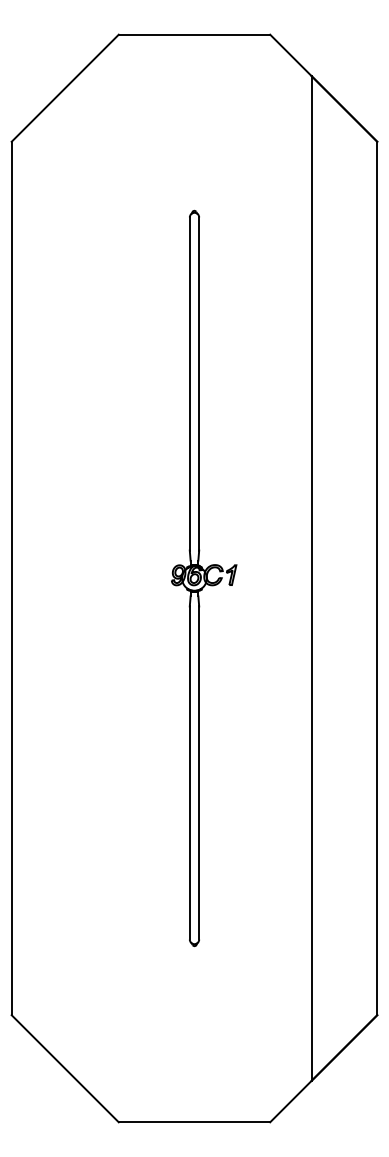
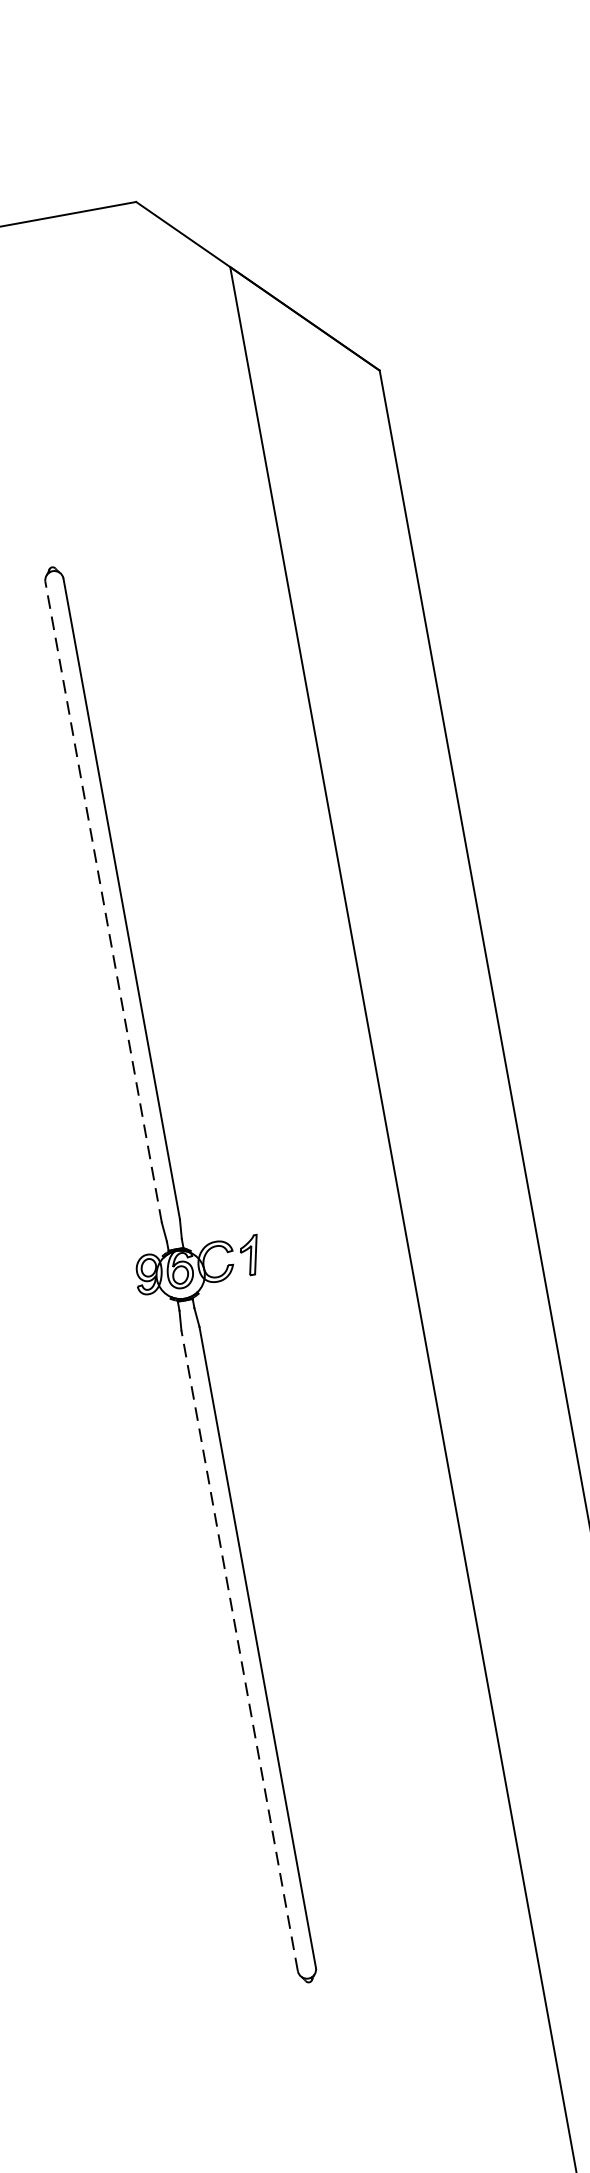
line: (189, 384) -> (103, 903), solid -> dashed
line: (189, 772) -> (238, 1649), solid -> dashed

